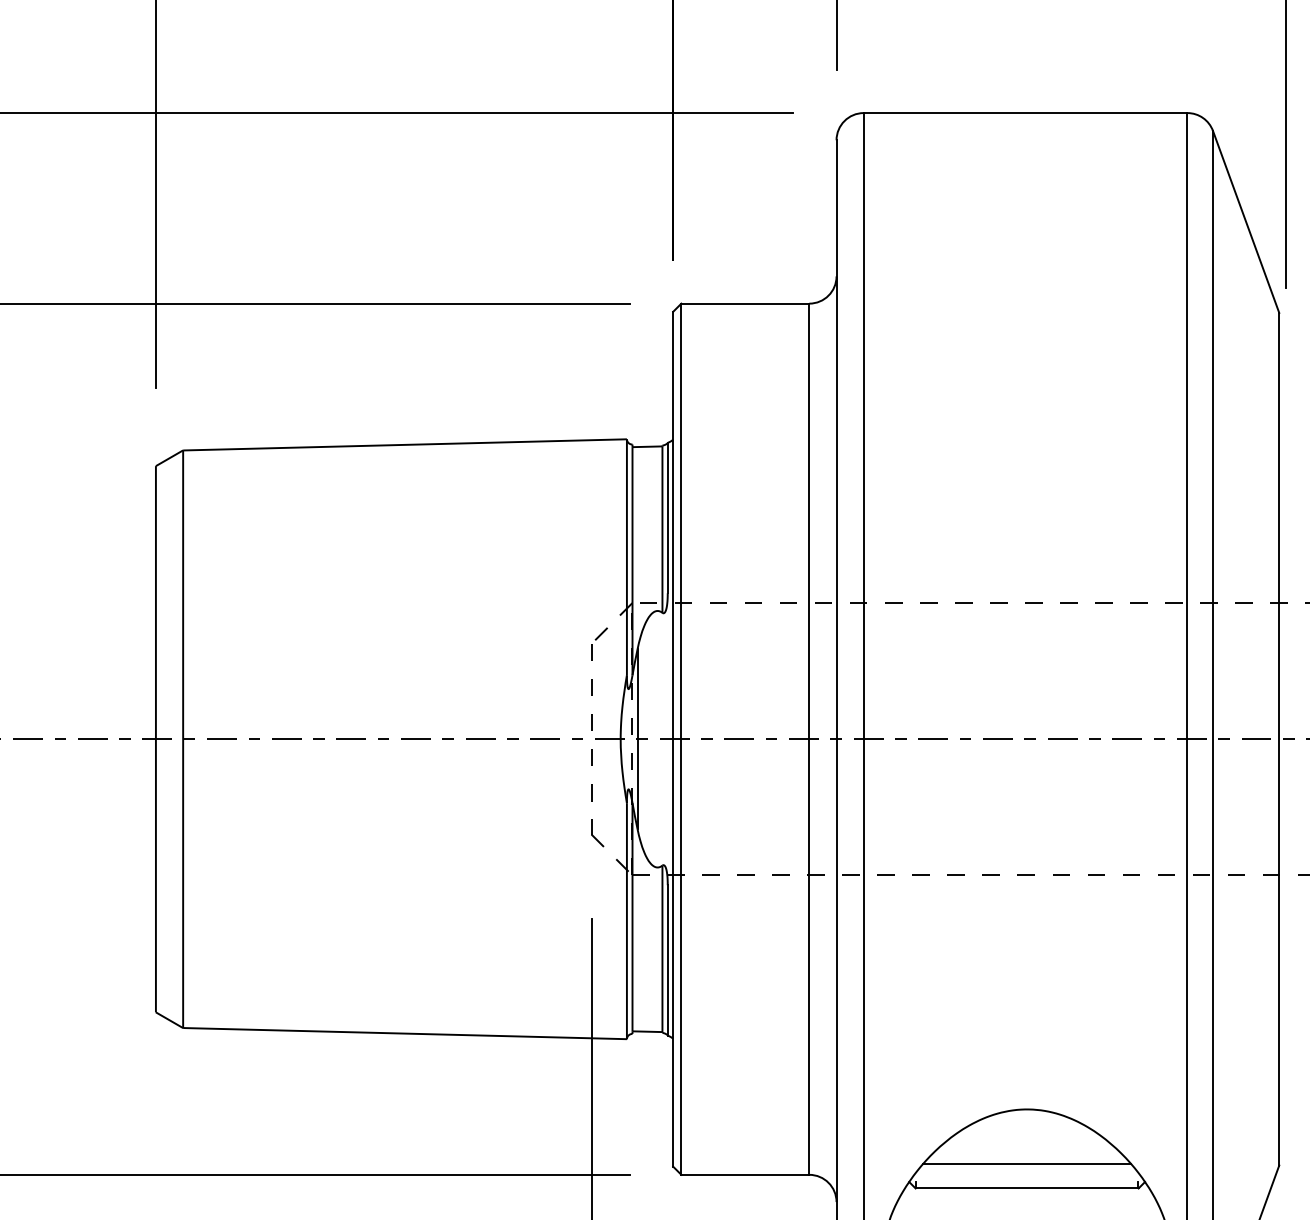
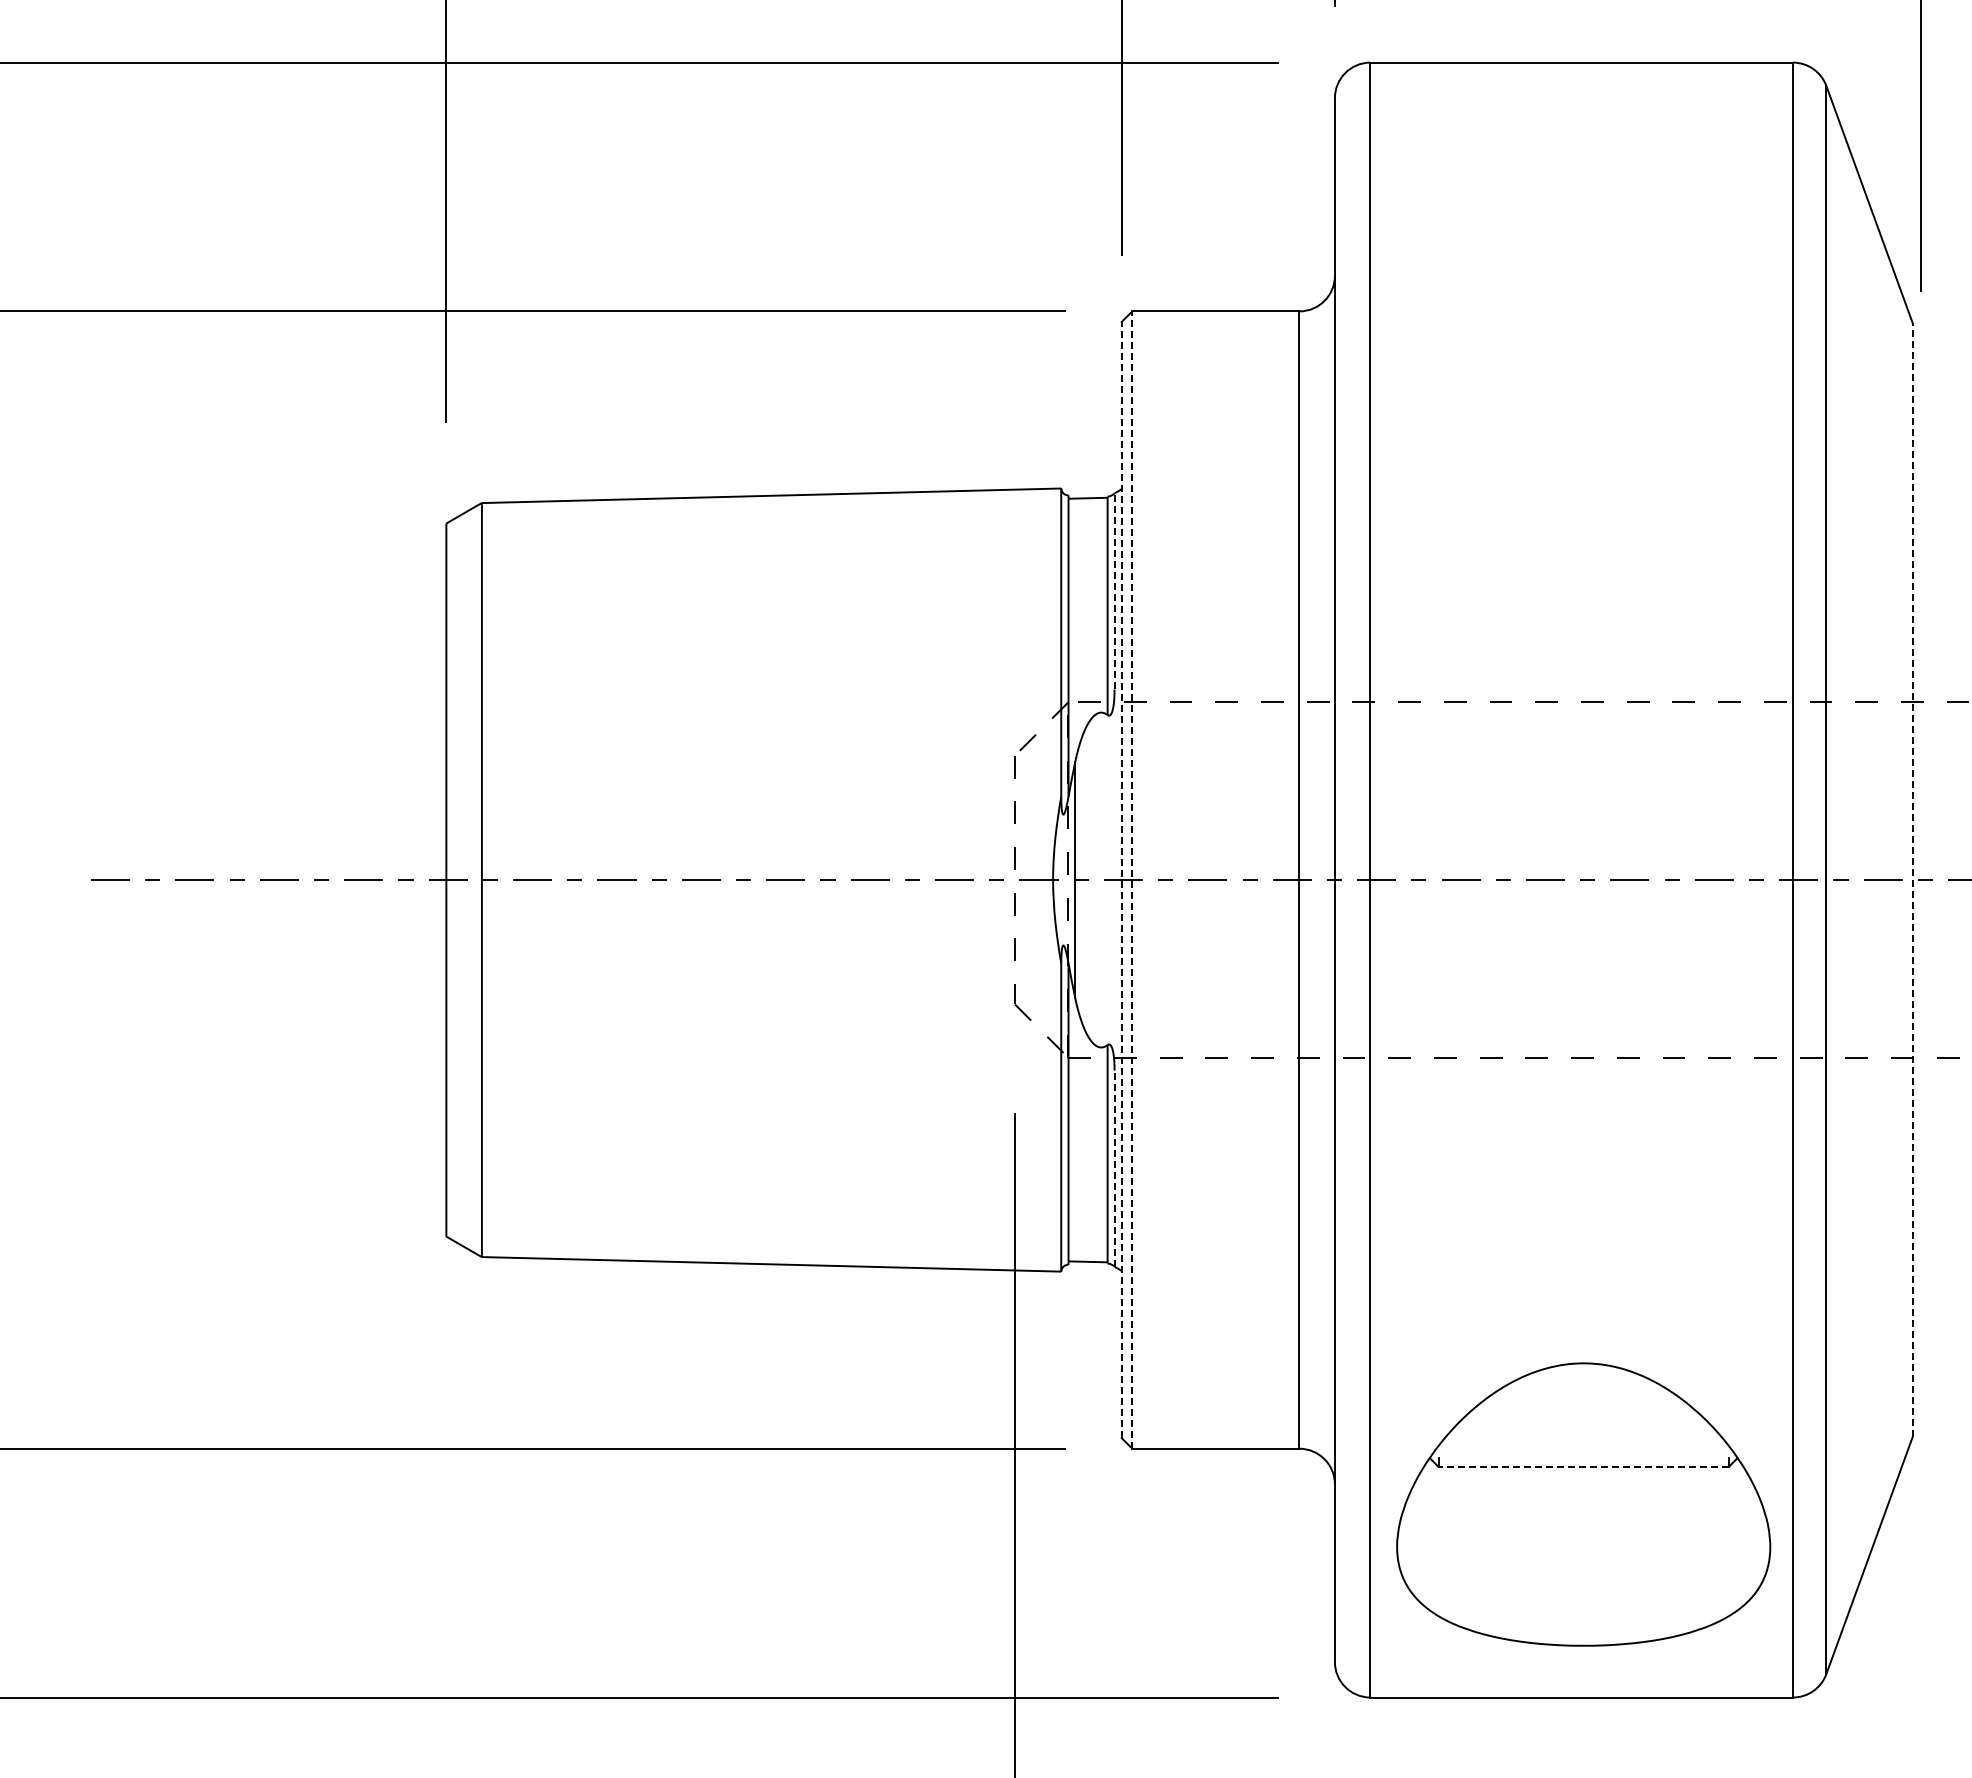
line: (667, 517) -> (1114, 590), solid -> dashed
line: (673, 738) -> (1121, 879), solid -> dashed
line: (681, 739) -> (1132, 880), solid -> dashed
line: (1278, 739) -> (1912, 880), solid -> dashed
line: (667, 960) -> (1114, 1168), solid -> dashed
line: (1026, 1163) -> (1583, 1434), removed
line: (1026, 1188) -> (1583, 1466), solid -> dashed

